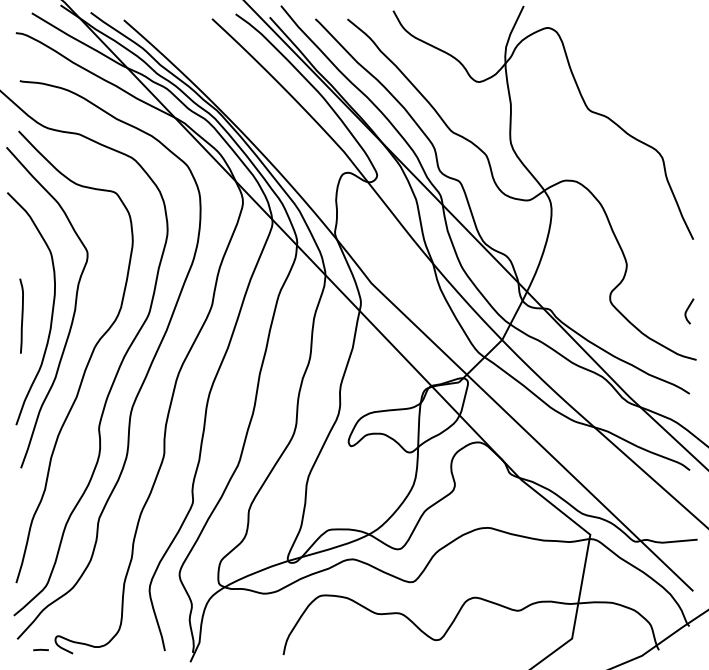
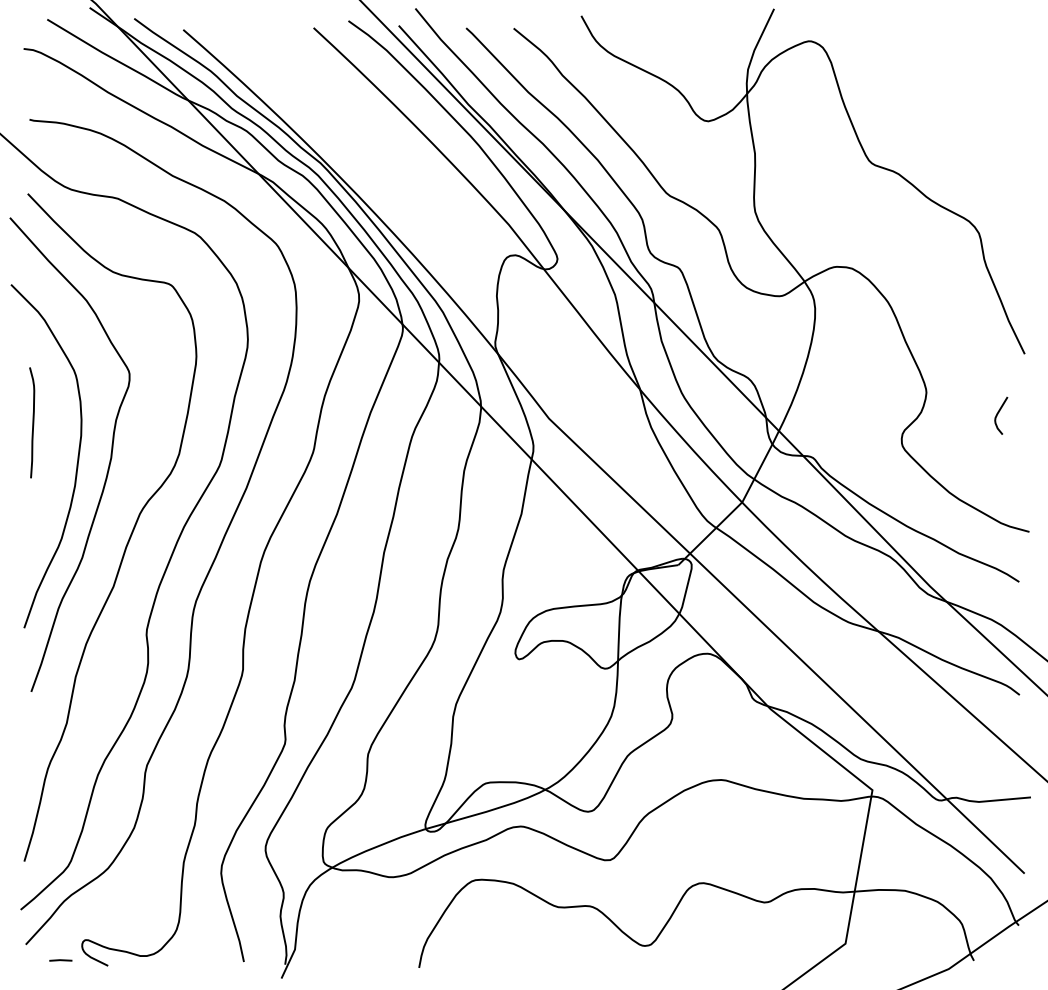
curve: (687, 311) -> (998, 415), moved
curve: (21, 315) -> (31, 421), moved

